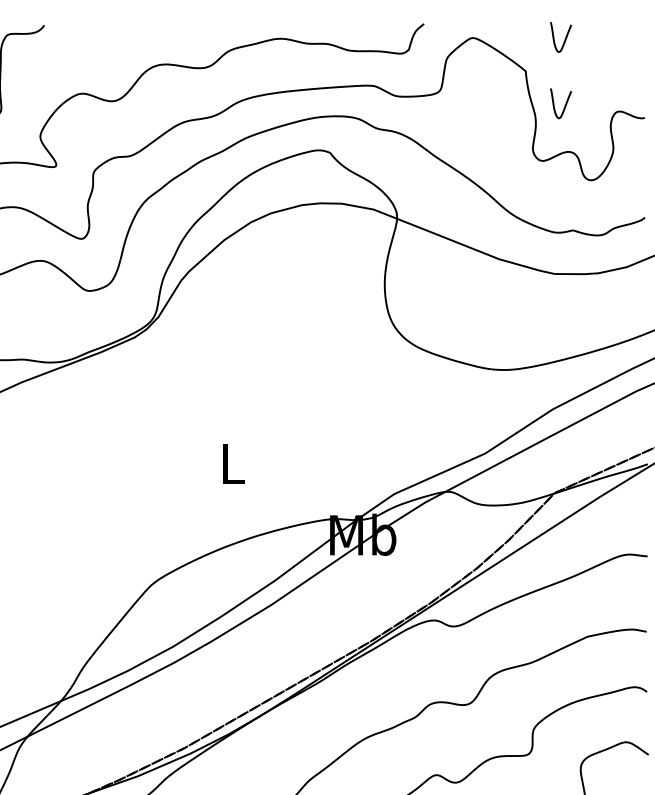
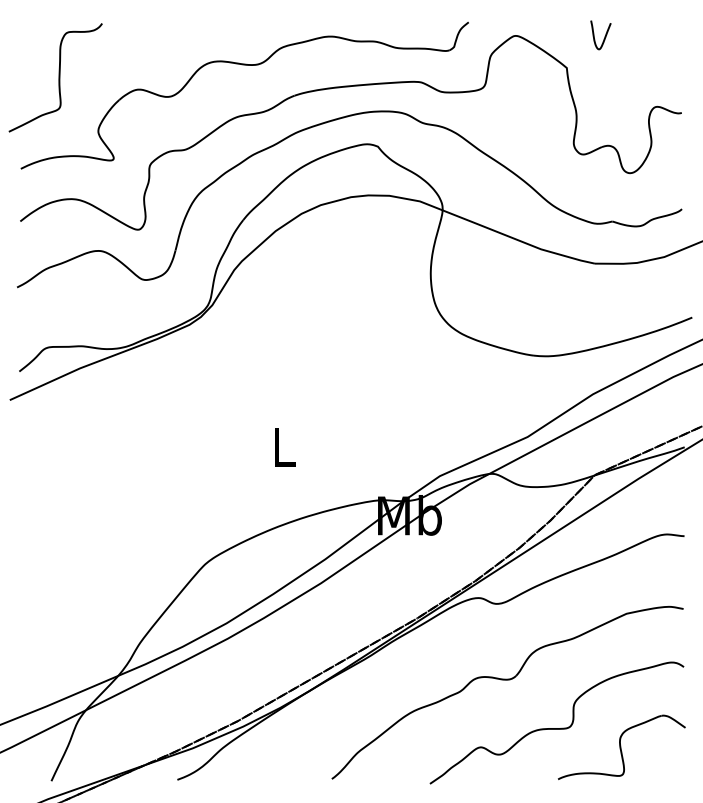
curve: (564, 104) -> (604, 100), removed

